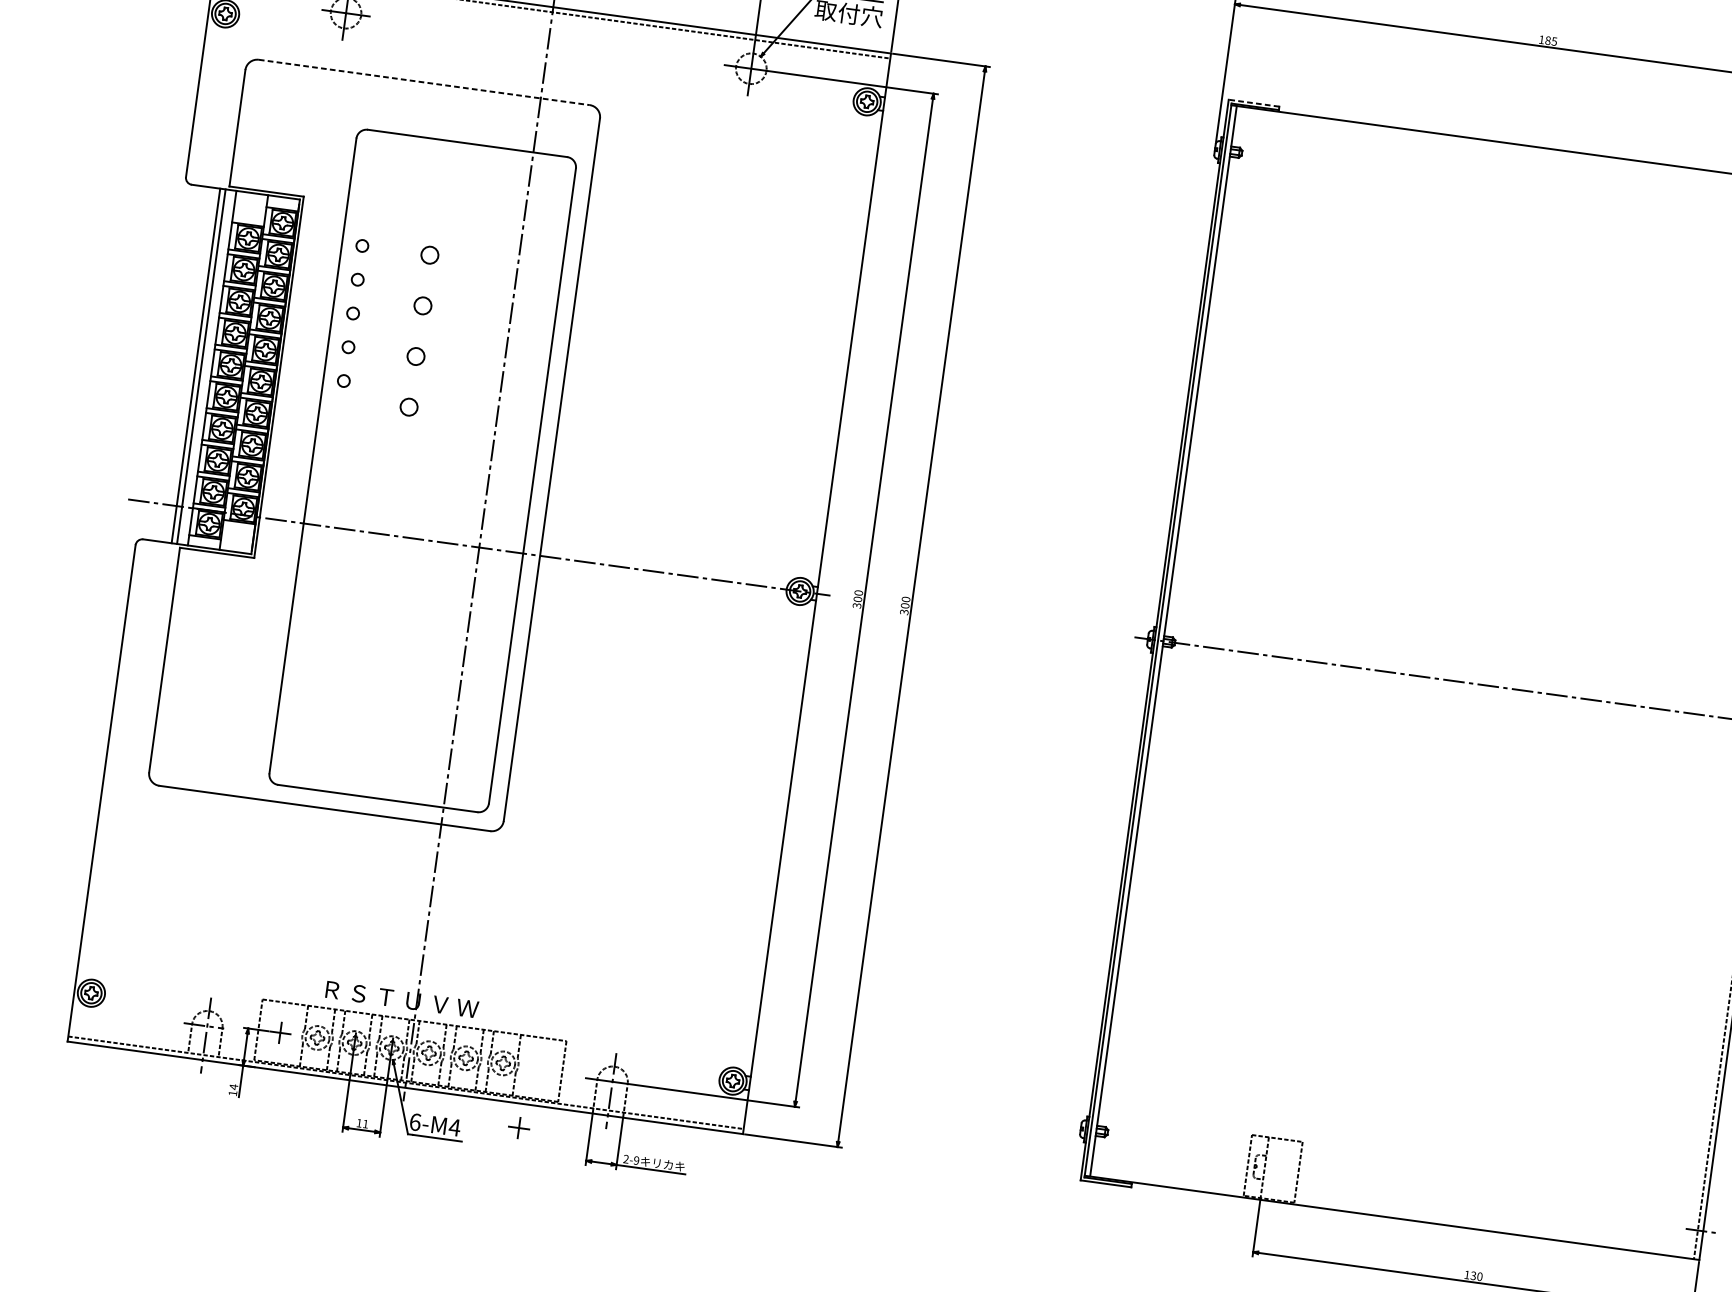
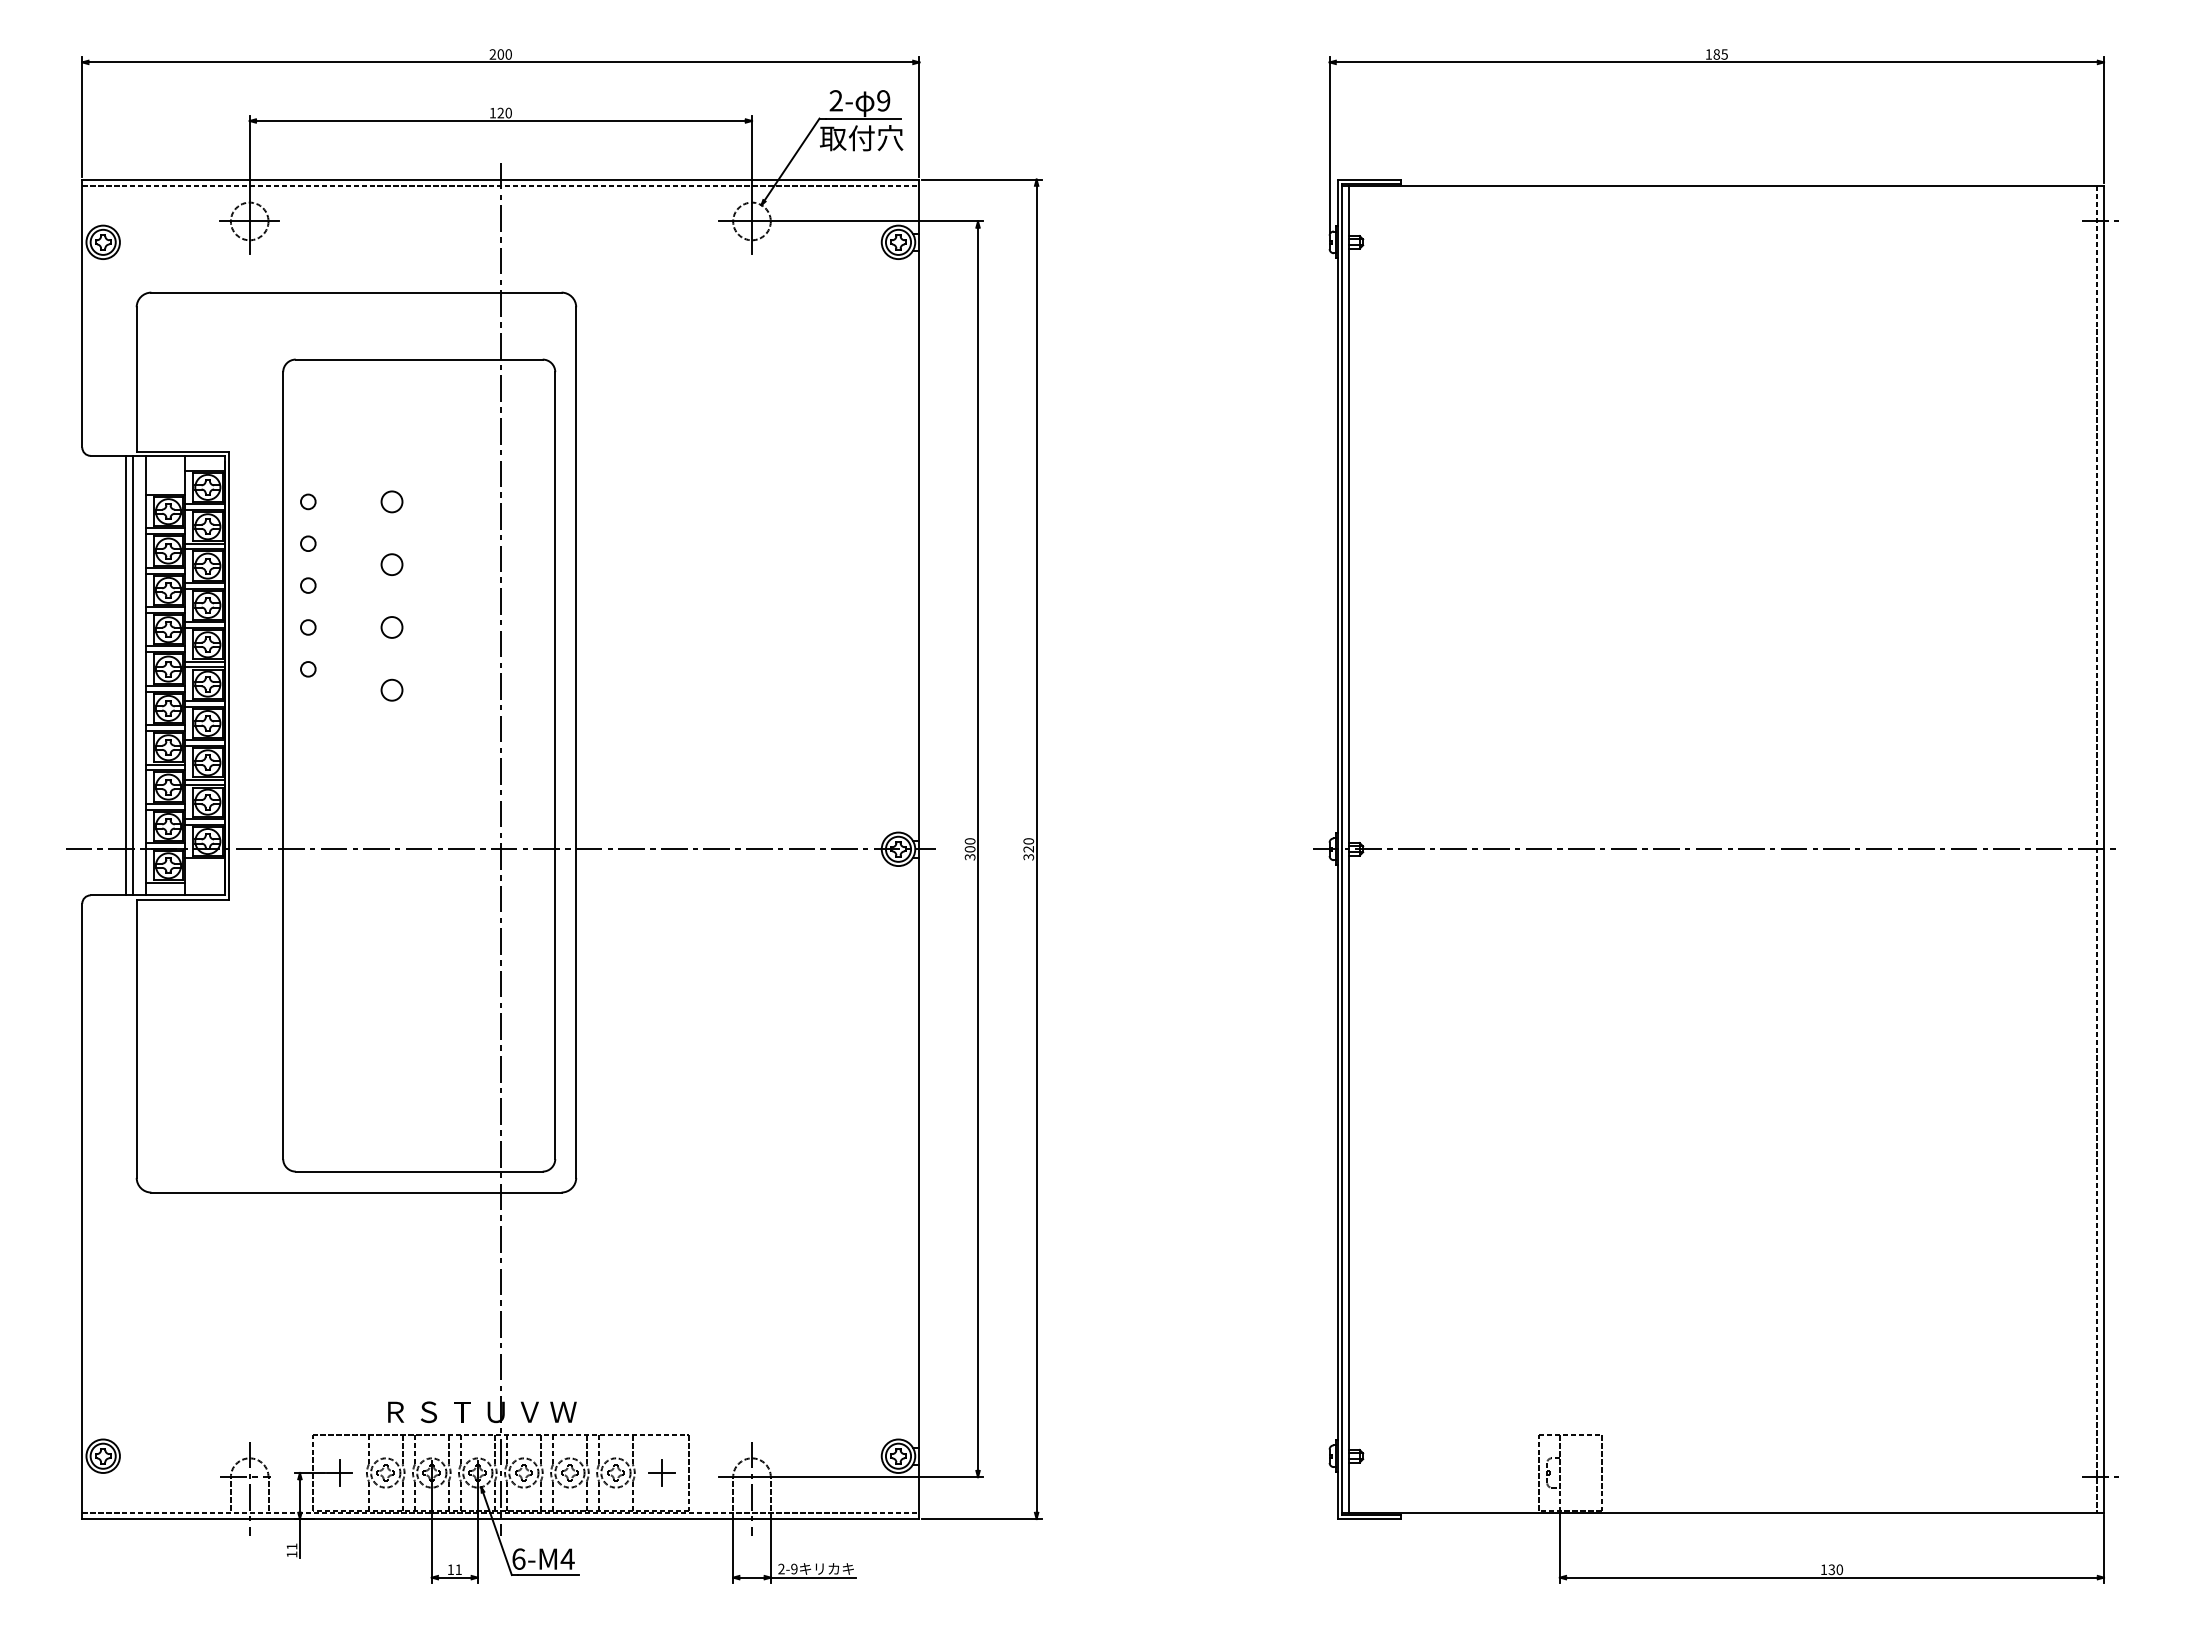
line: (424, 82) -> (356, 292), dashed -> solid
line: (1253, 103) -> (1368, 179), dashed -> solid
text: (904, 606) -> (1028, 849), 300 -> 320
text: (233, 1086) -> (291, 1546), 14 -> 11
part: (518, 1127) -> (661, 1472), moved

